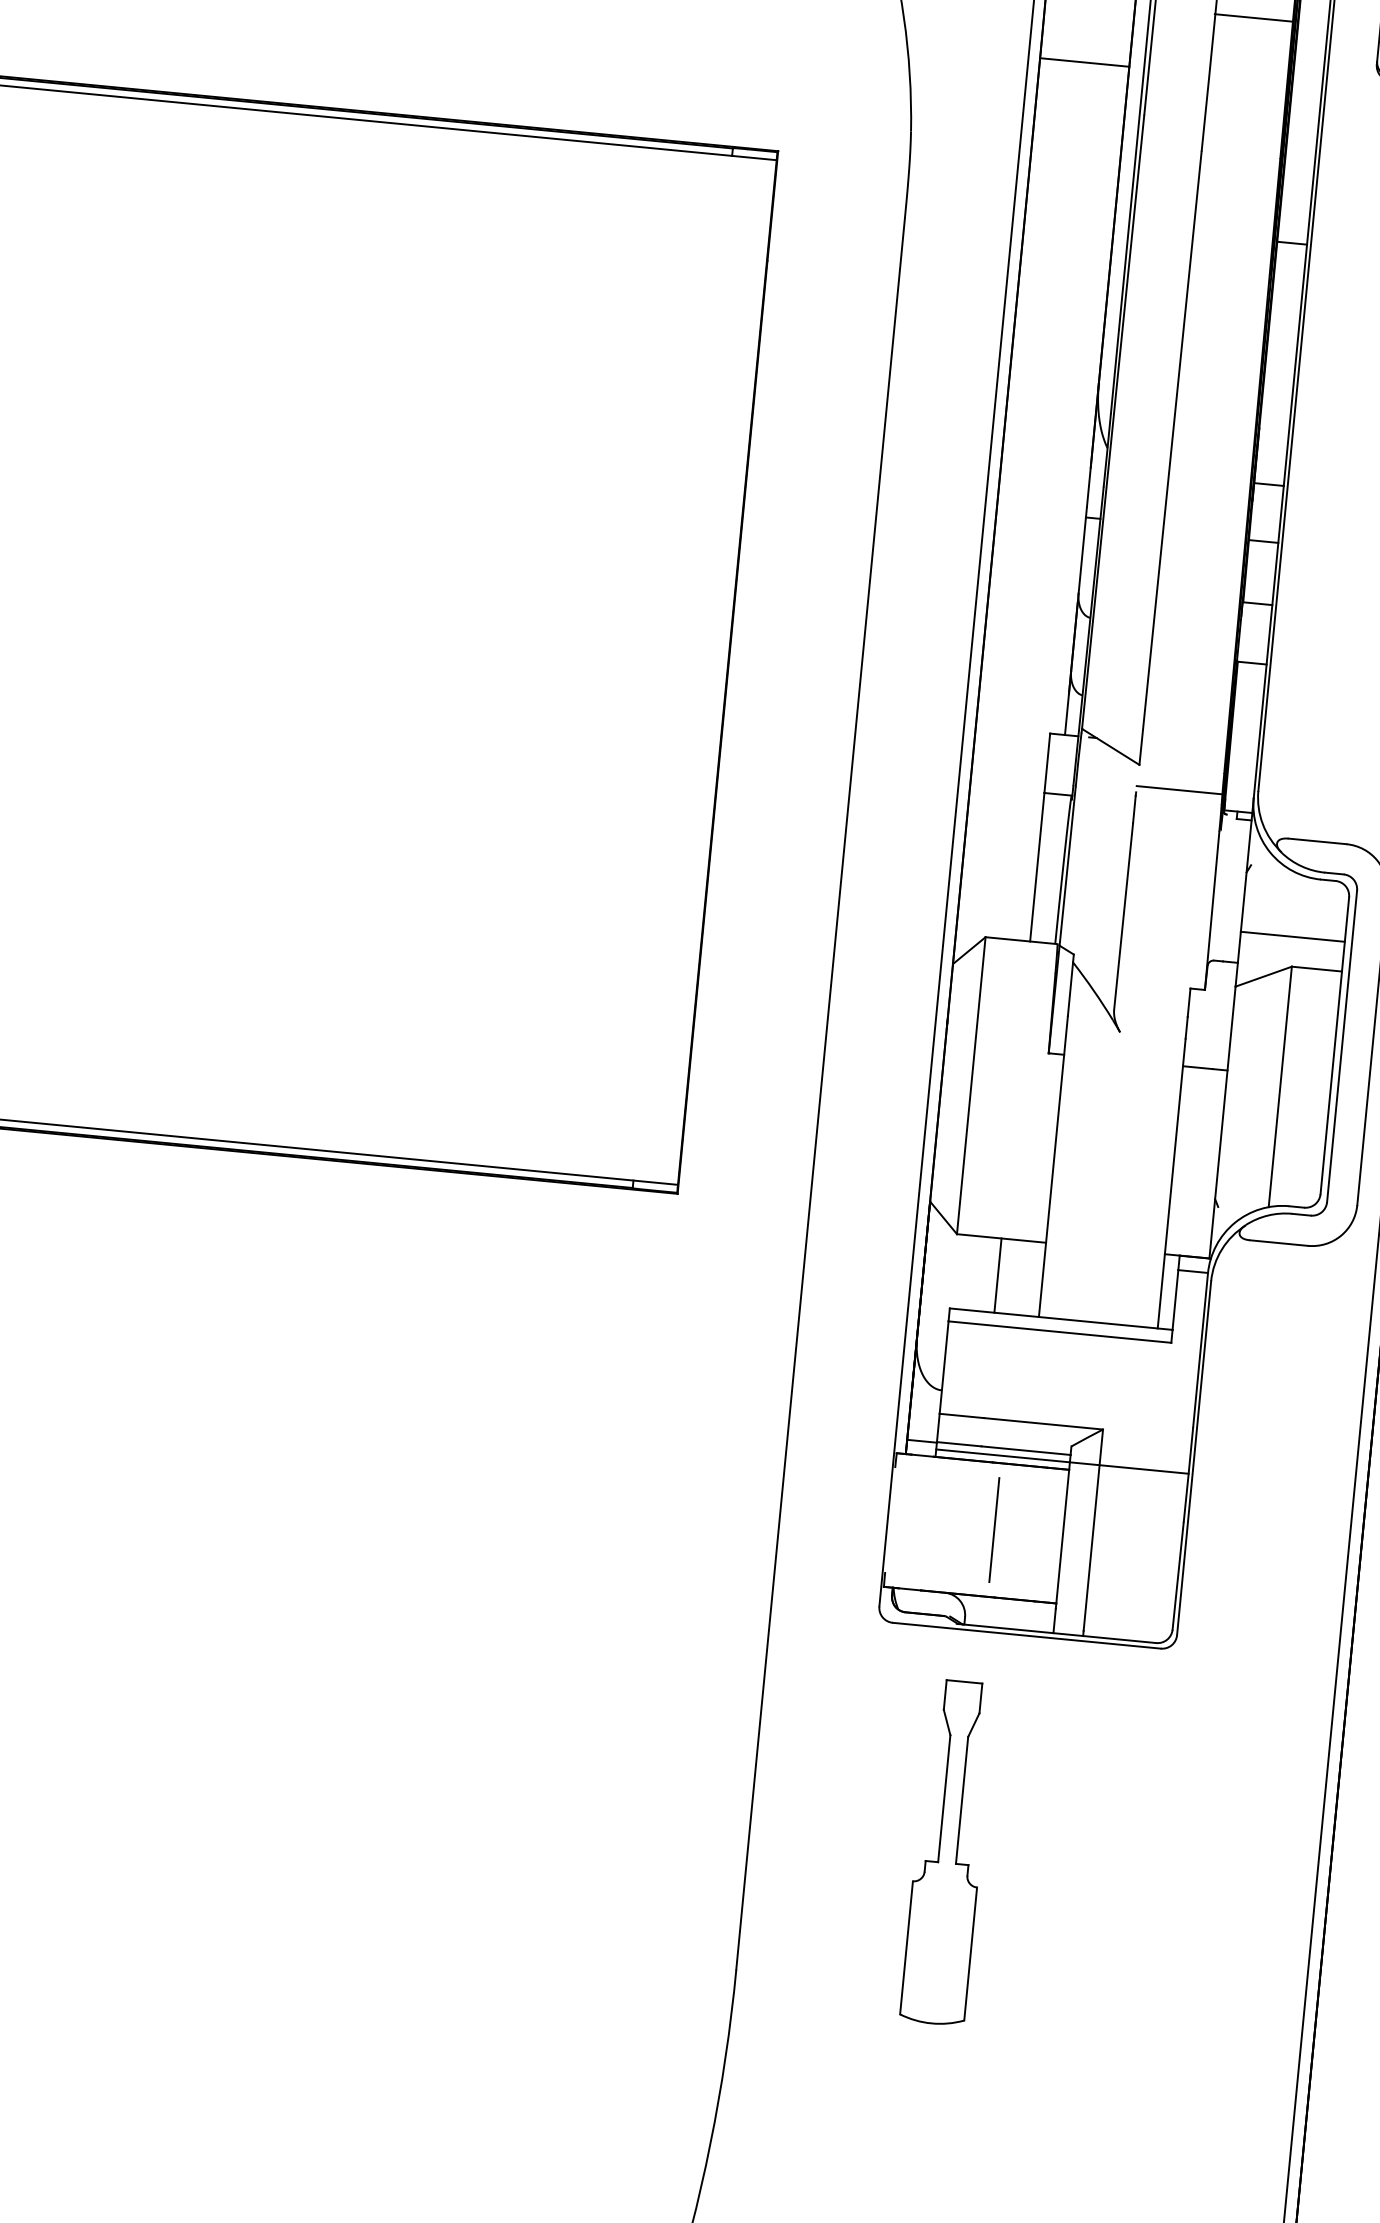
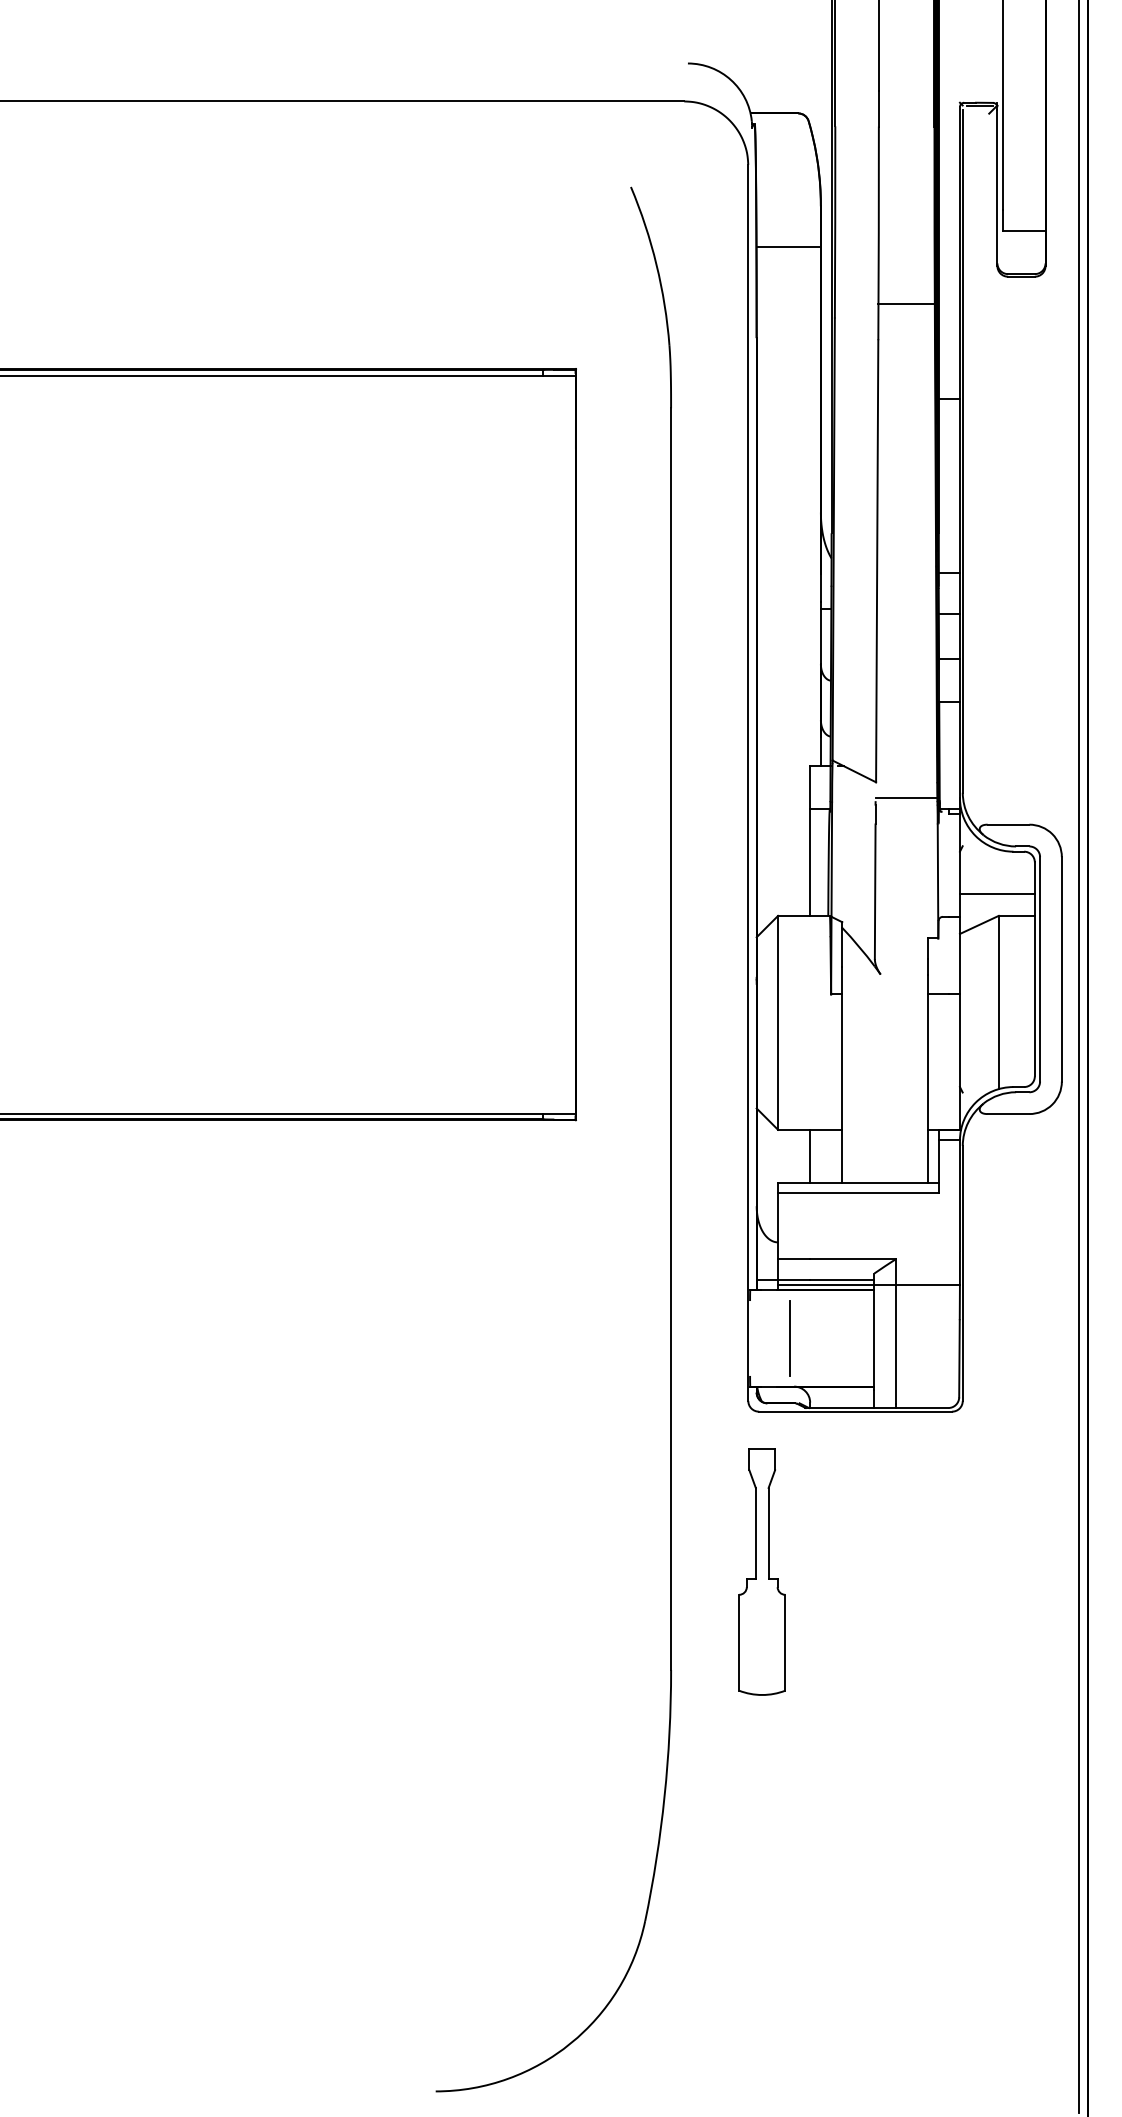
line: (1253, 18) -> (906, 304), moved
line: (1084, 62) -> (788, 246), moved
line: (993, 1529) -> (789, 1338), moved
part: (947, 1851) -> (761, 1571), moved

